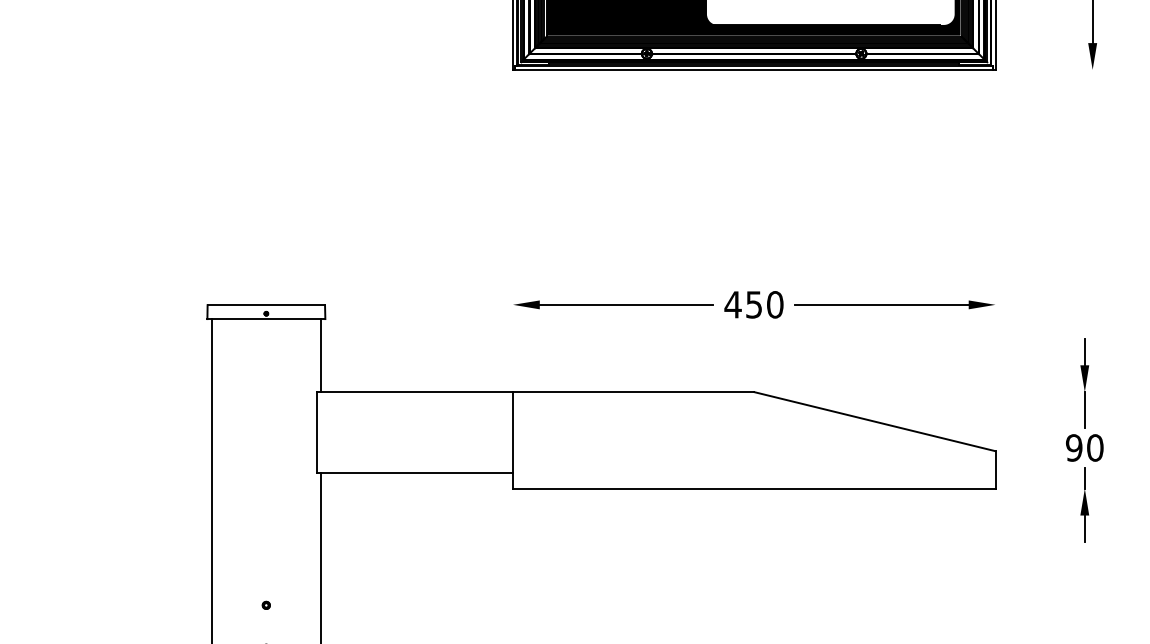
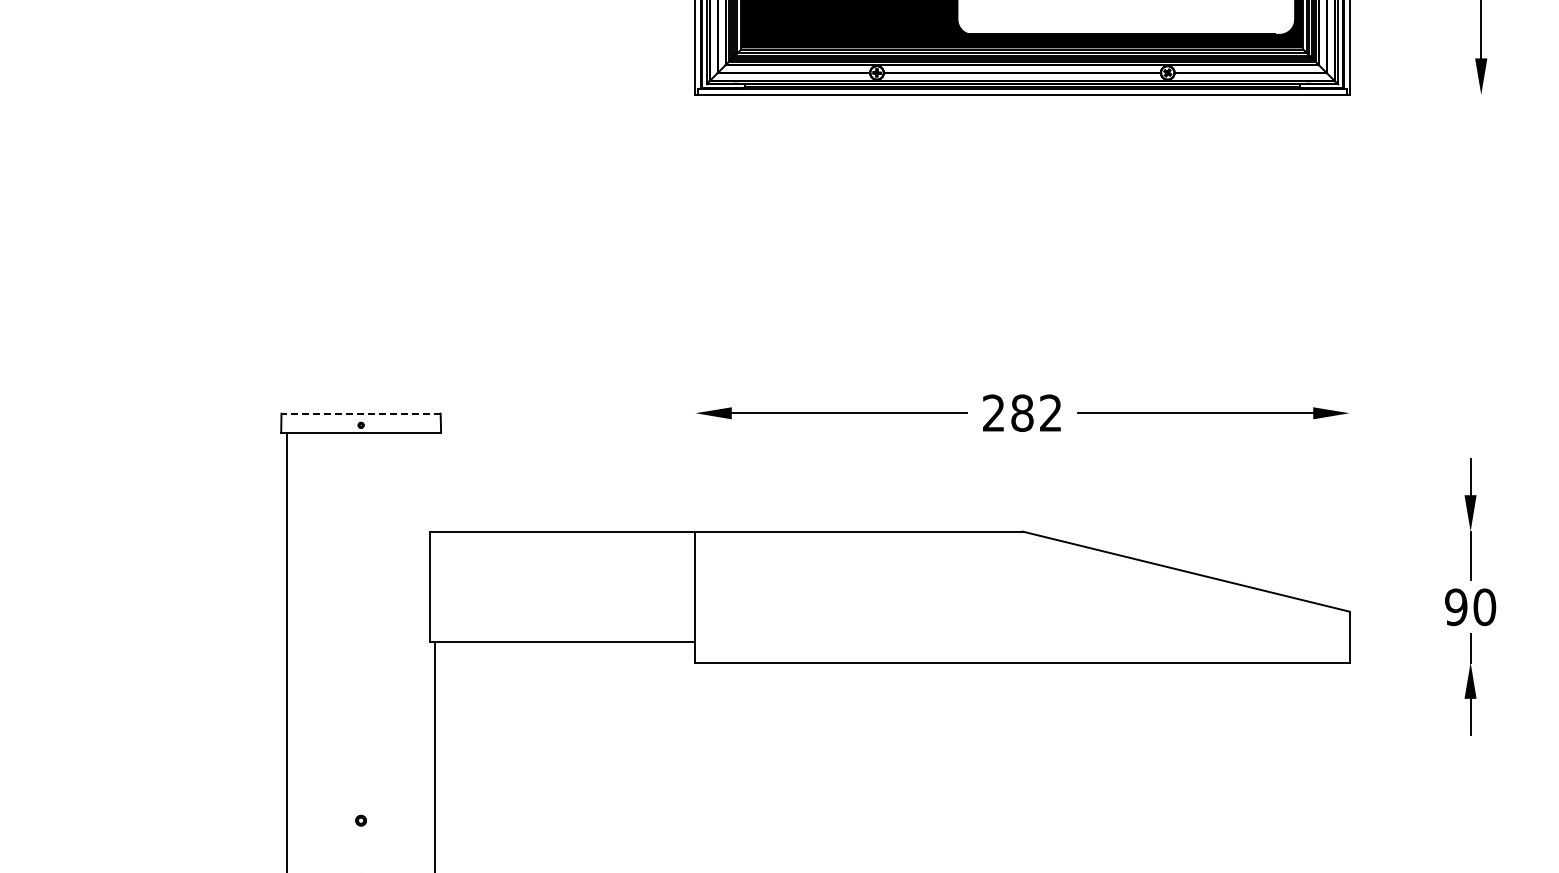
text: (754, 304) -> (1022, 412), 450 -> 282
line: (266, 305) -> (361, 413), solid -> dashed
line: (321, 355) -> (435, 481), removed

